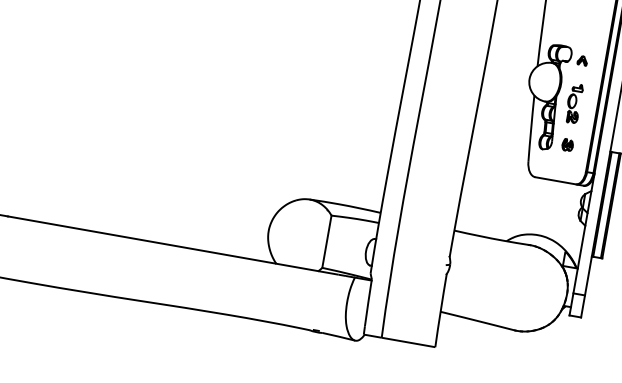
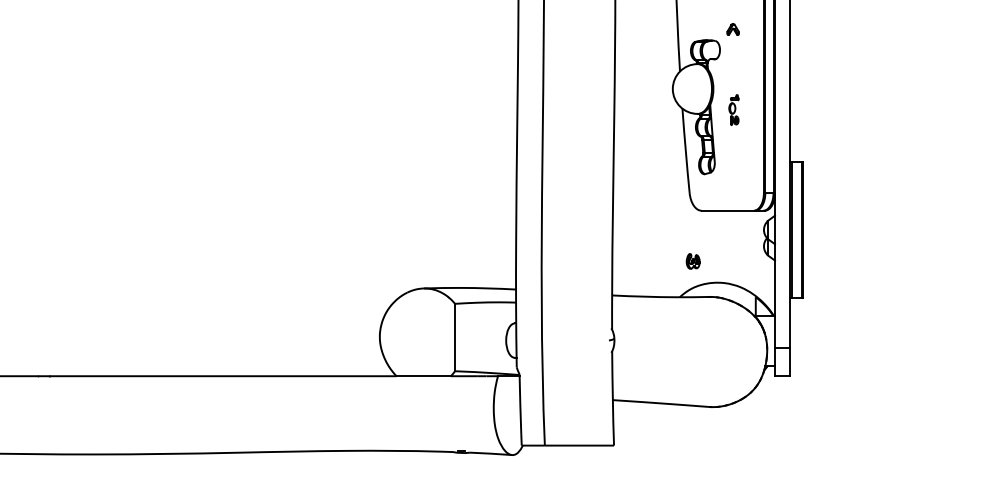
part: (582, 60) -> (732, 29), moved
part: (573, 103) -> (733, 109), size x0.6
part: (567, 145) -> (692, 261), moved

